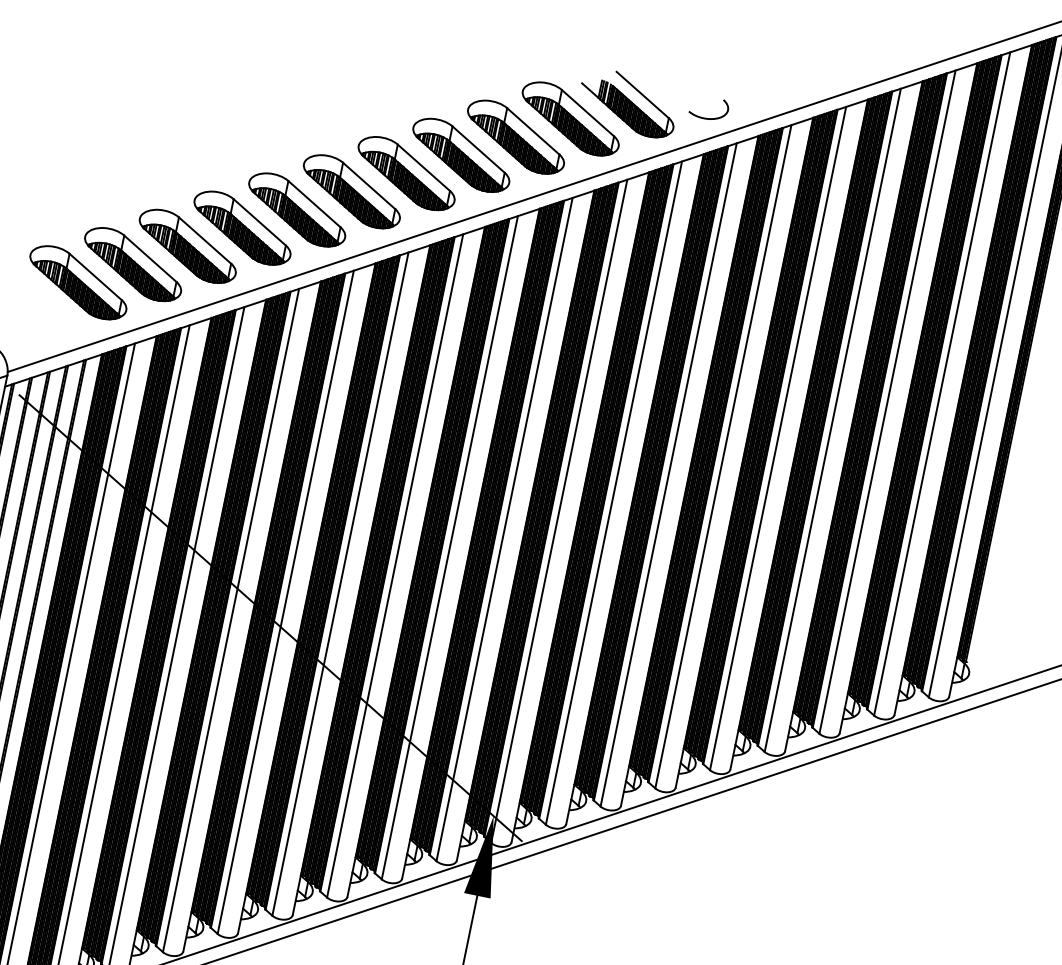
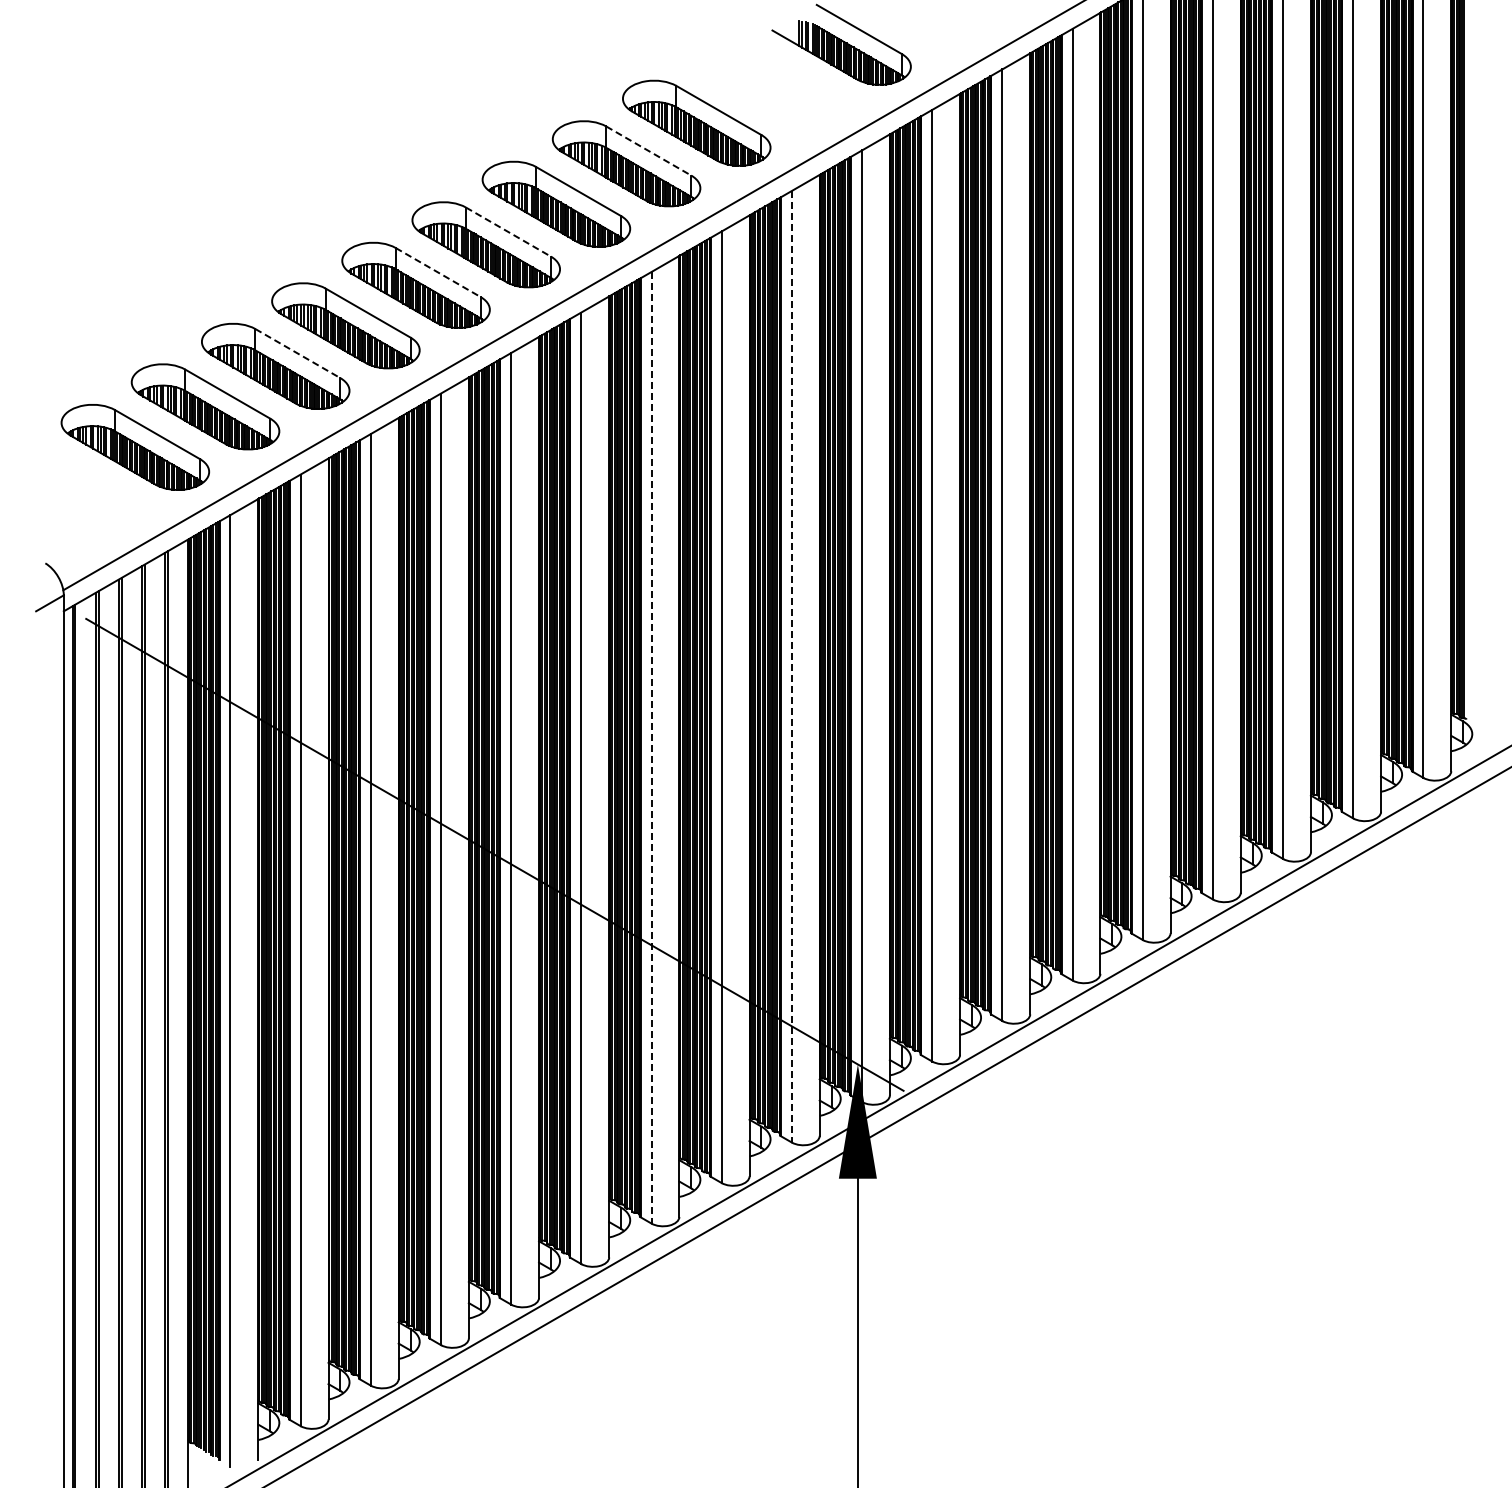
part: (570, 118) -> (766, 82), removed
curve: (709, 118) -> (957, 42), removed
line: (479, 150) -> (649, 151), solid -> dashed
line: (369, 186) -> (508, 232), solid -> dashed
line: (314, 204) -> (438, 272), solid -> dashed
line: (205, 240) -> (298, 353), solid -> dashed
line: (504, 529) -> (791, 666), solid -> dashed
line: (395, 565) -> (651, 747), solid -> dashed

